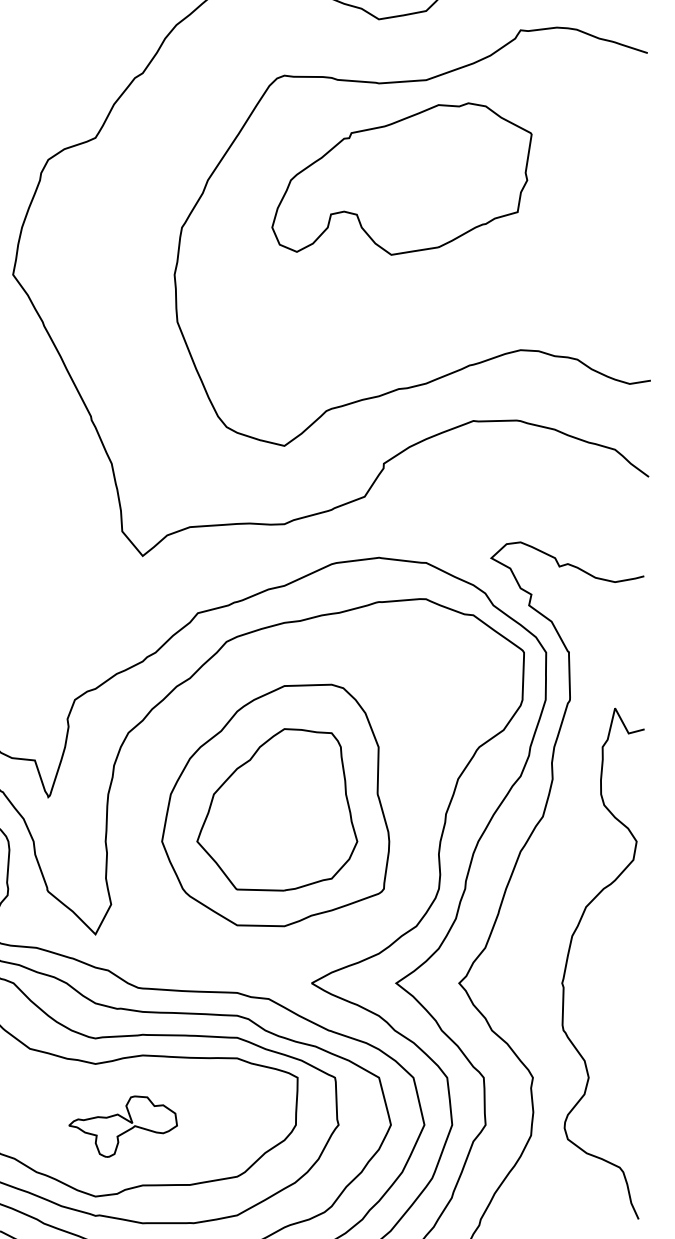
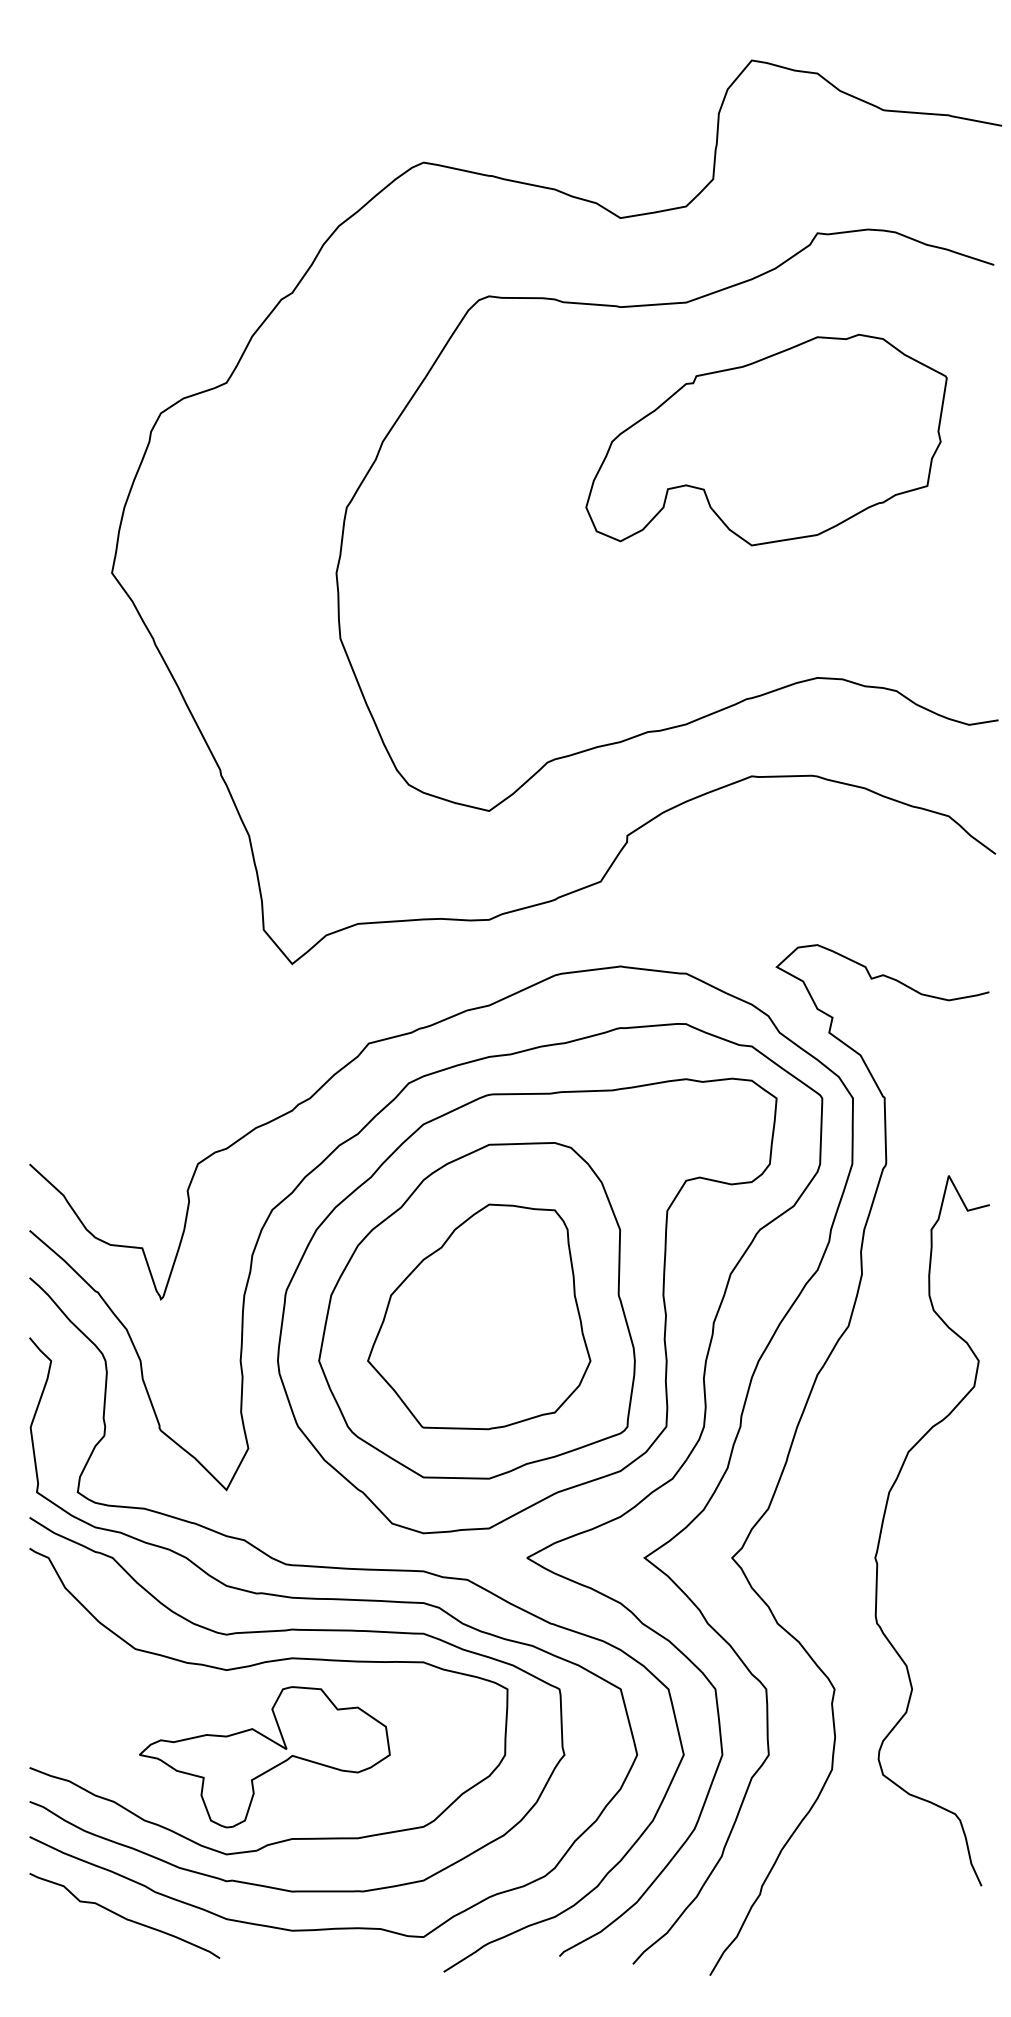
part: (401, 178) -> (766, 439), moved
part: (312, 801) -> (527, 1305), added
part: (122, 1126) -> (264, 1757), size x1.67

